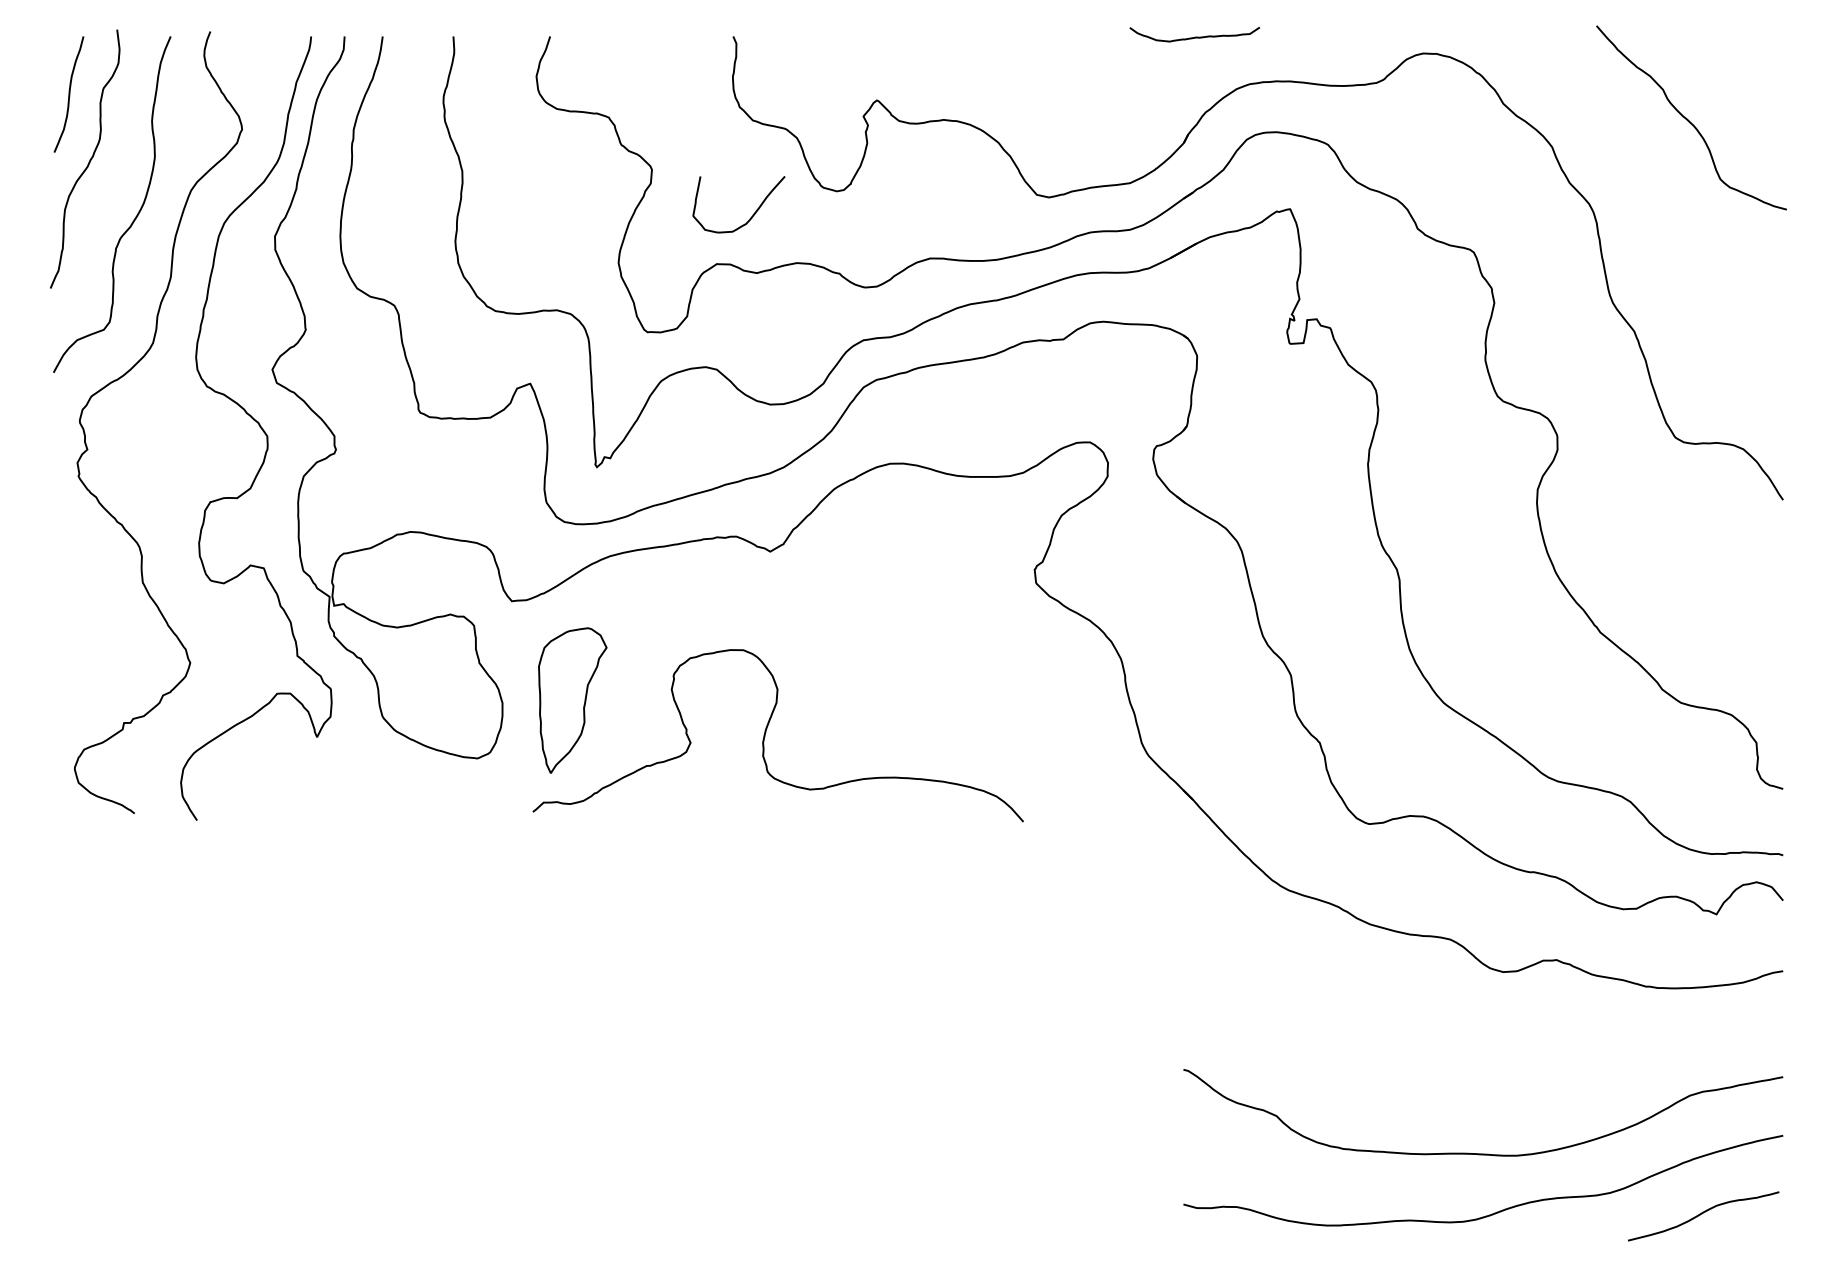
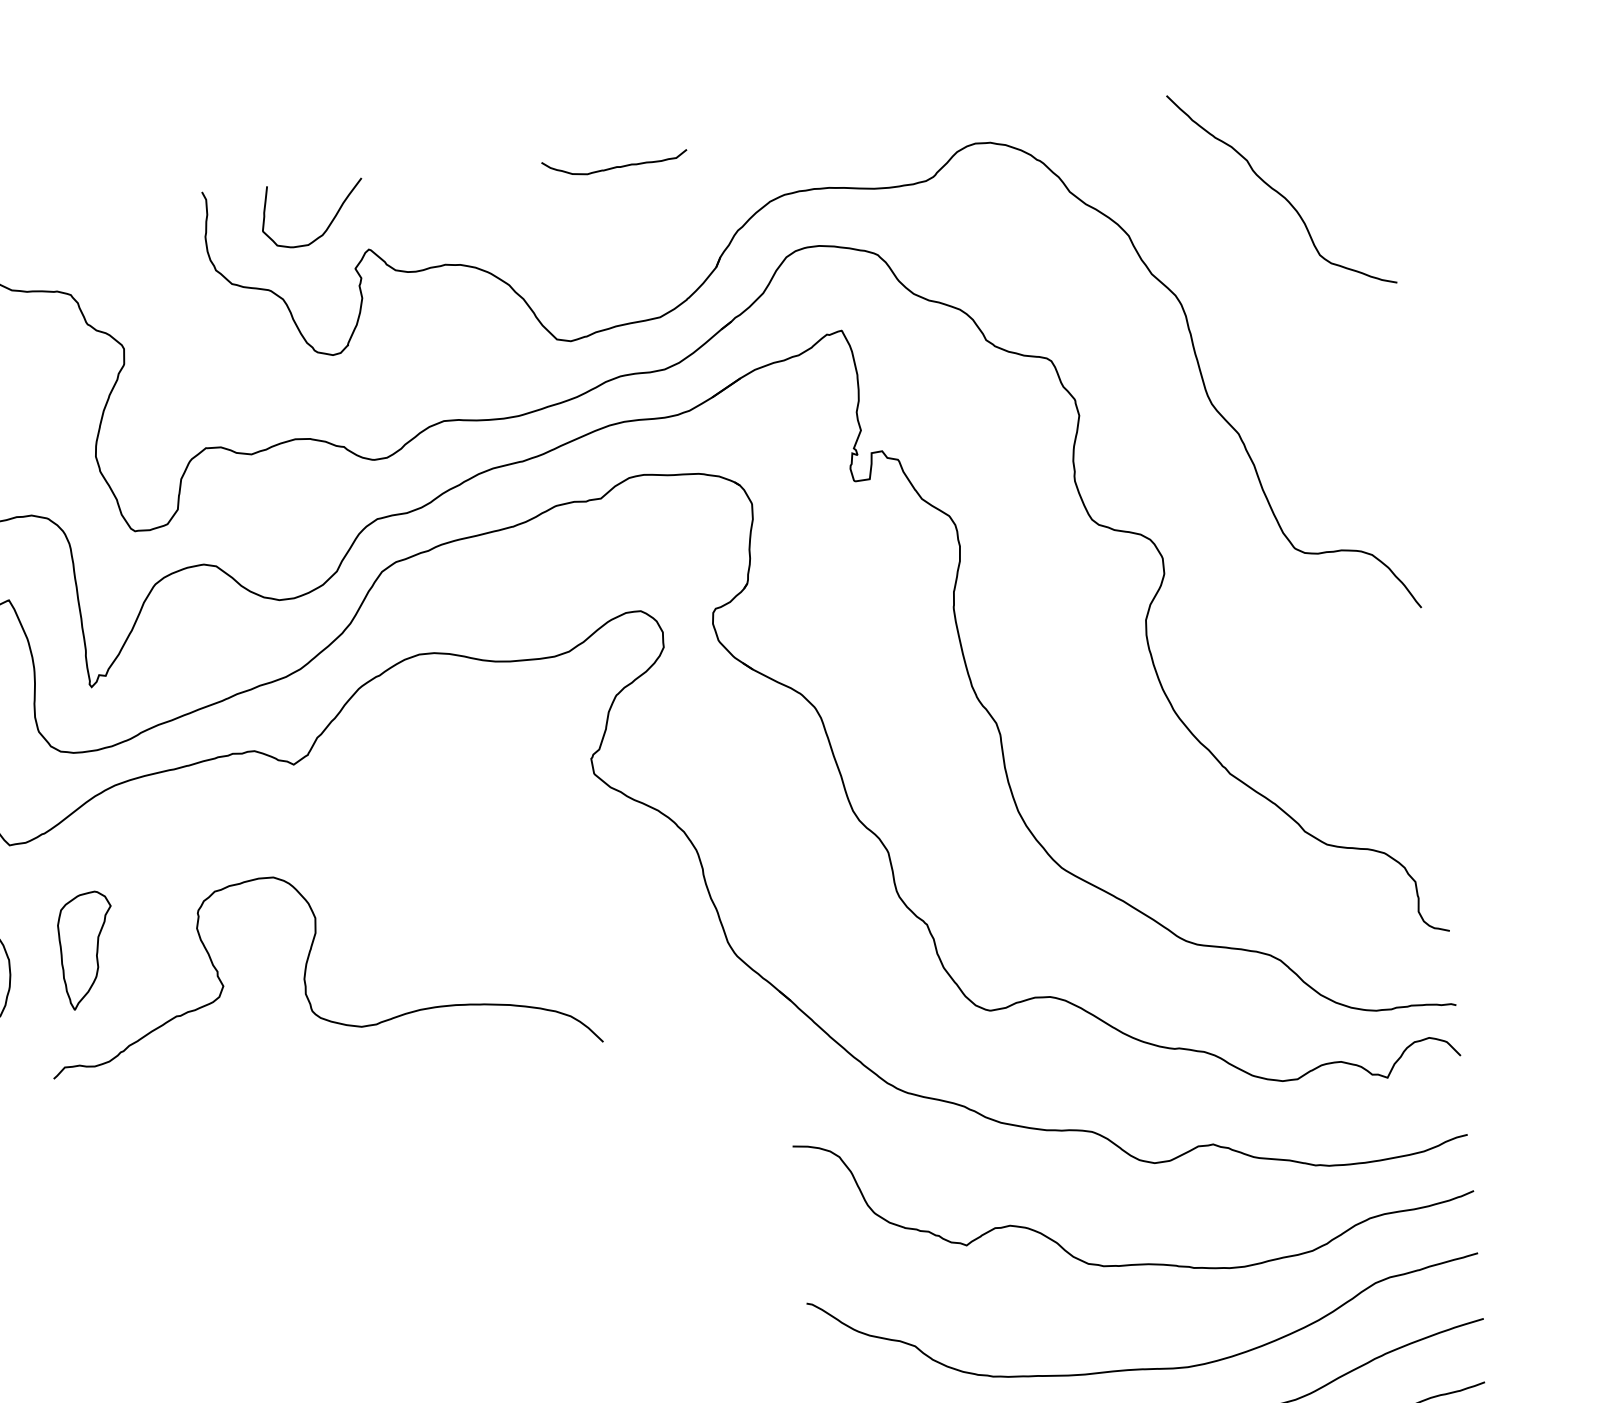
curve: (1194, 36) -> (614, 166), moved
curve: (752, 214) -> (328, 223), moved
part: (572, 700) -> (87, 950), size x0.71
curve: (1478, 1059) -> (1135, 1263), added

